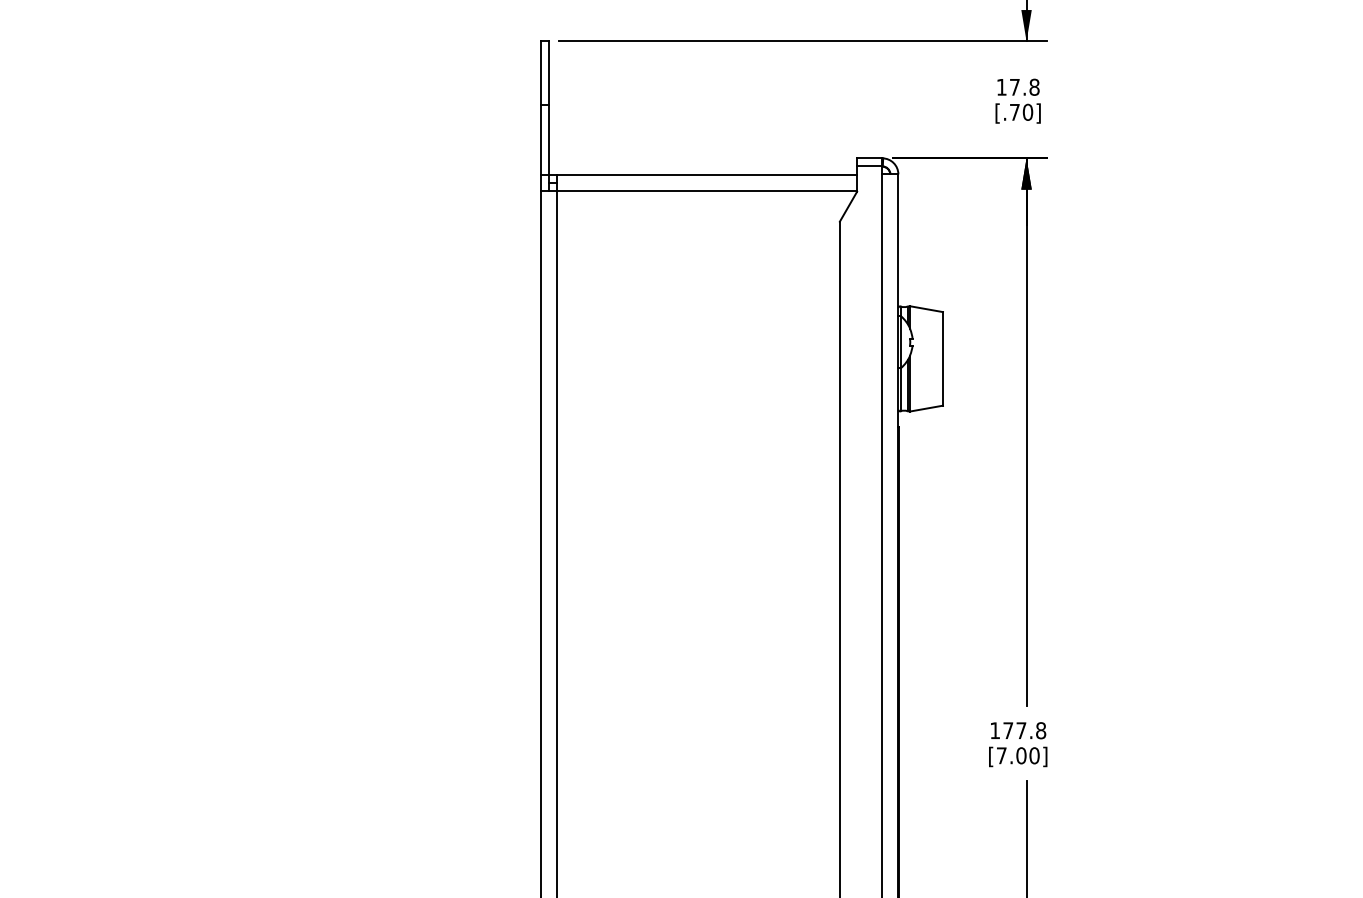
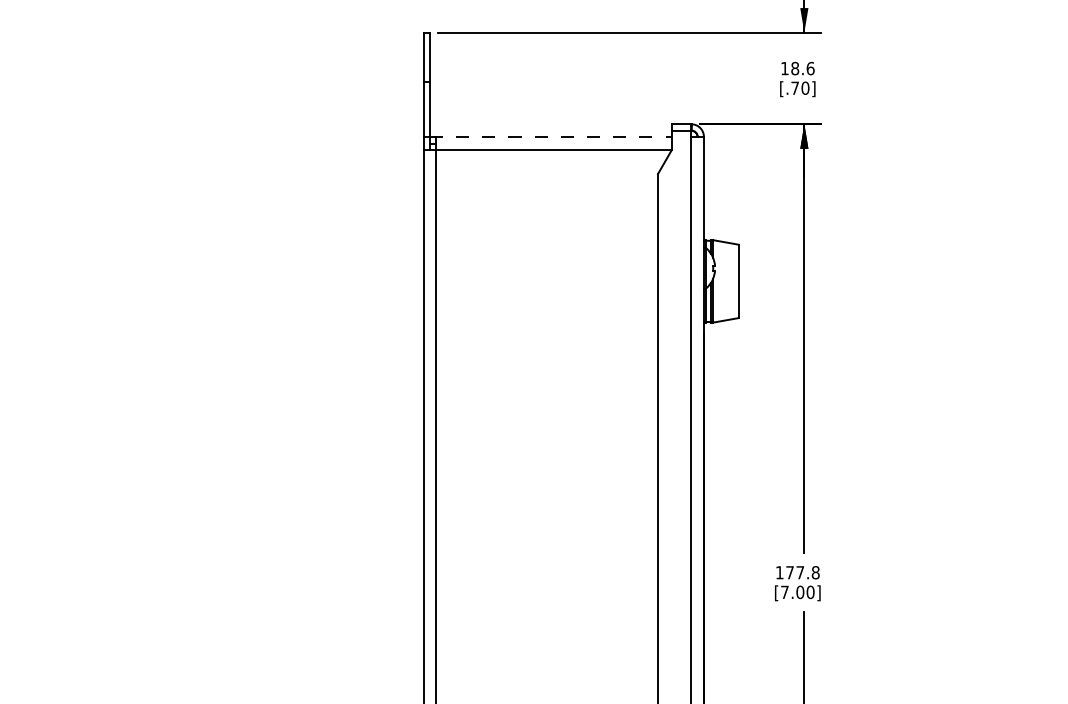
text: (1024, 86) -> (802, 67), 17.8 -> 18.6
line: (703, 175) -> (551, 137), solid -> dashed

